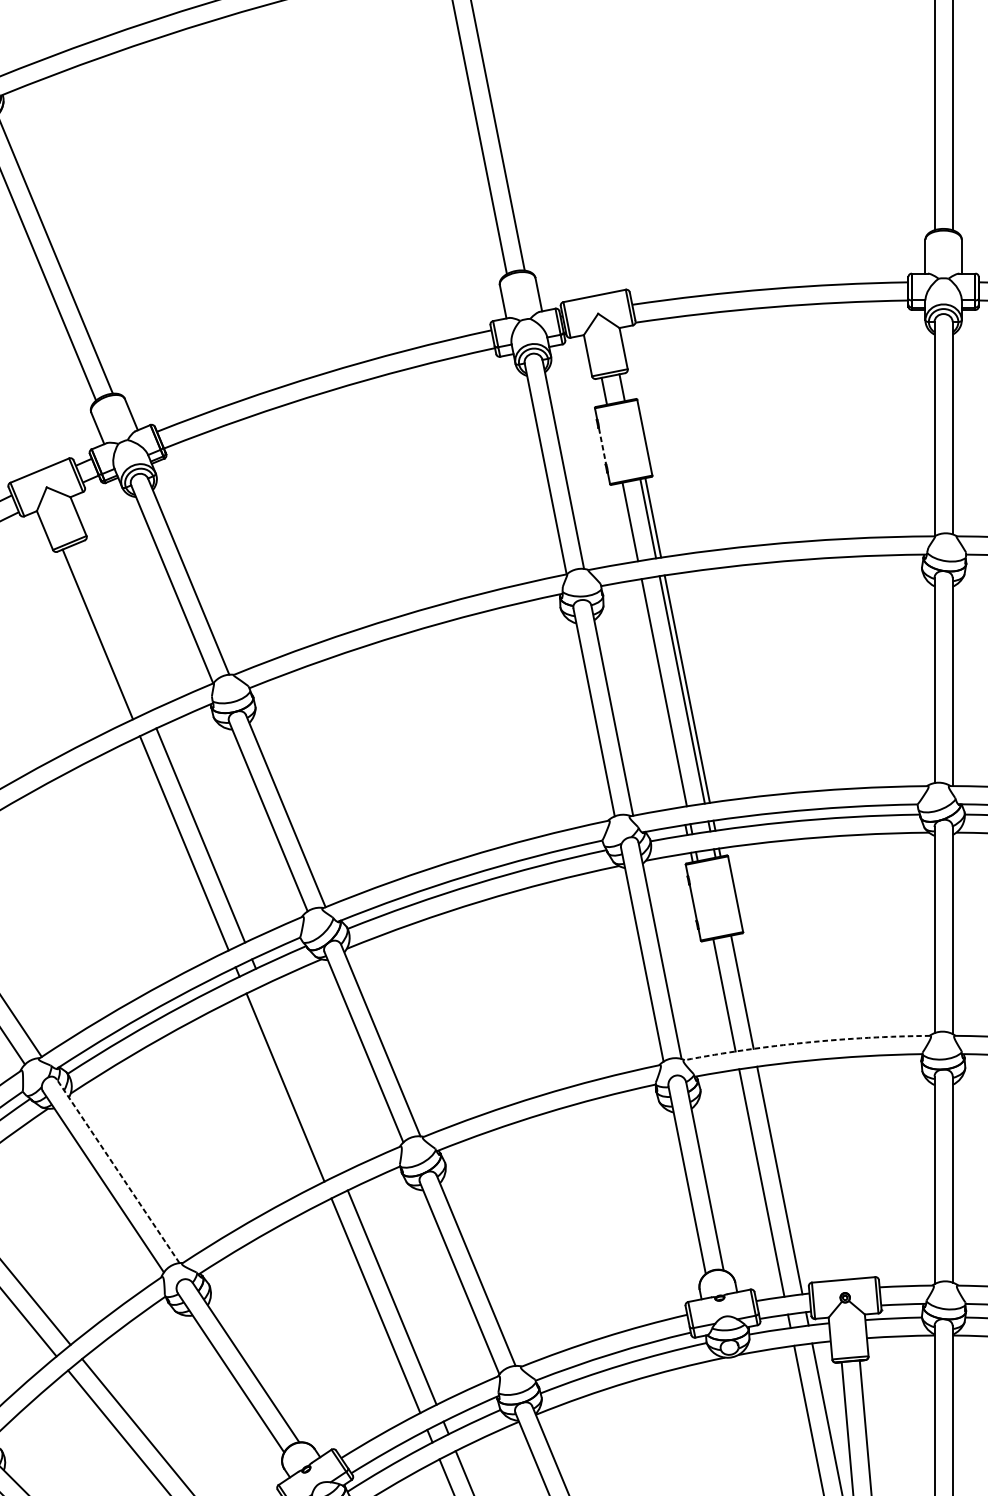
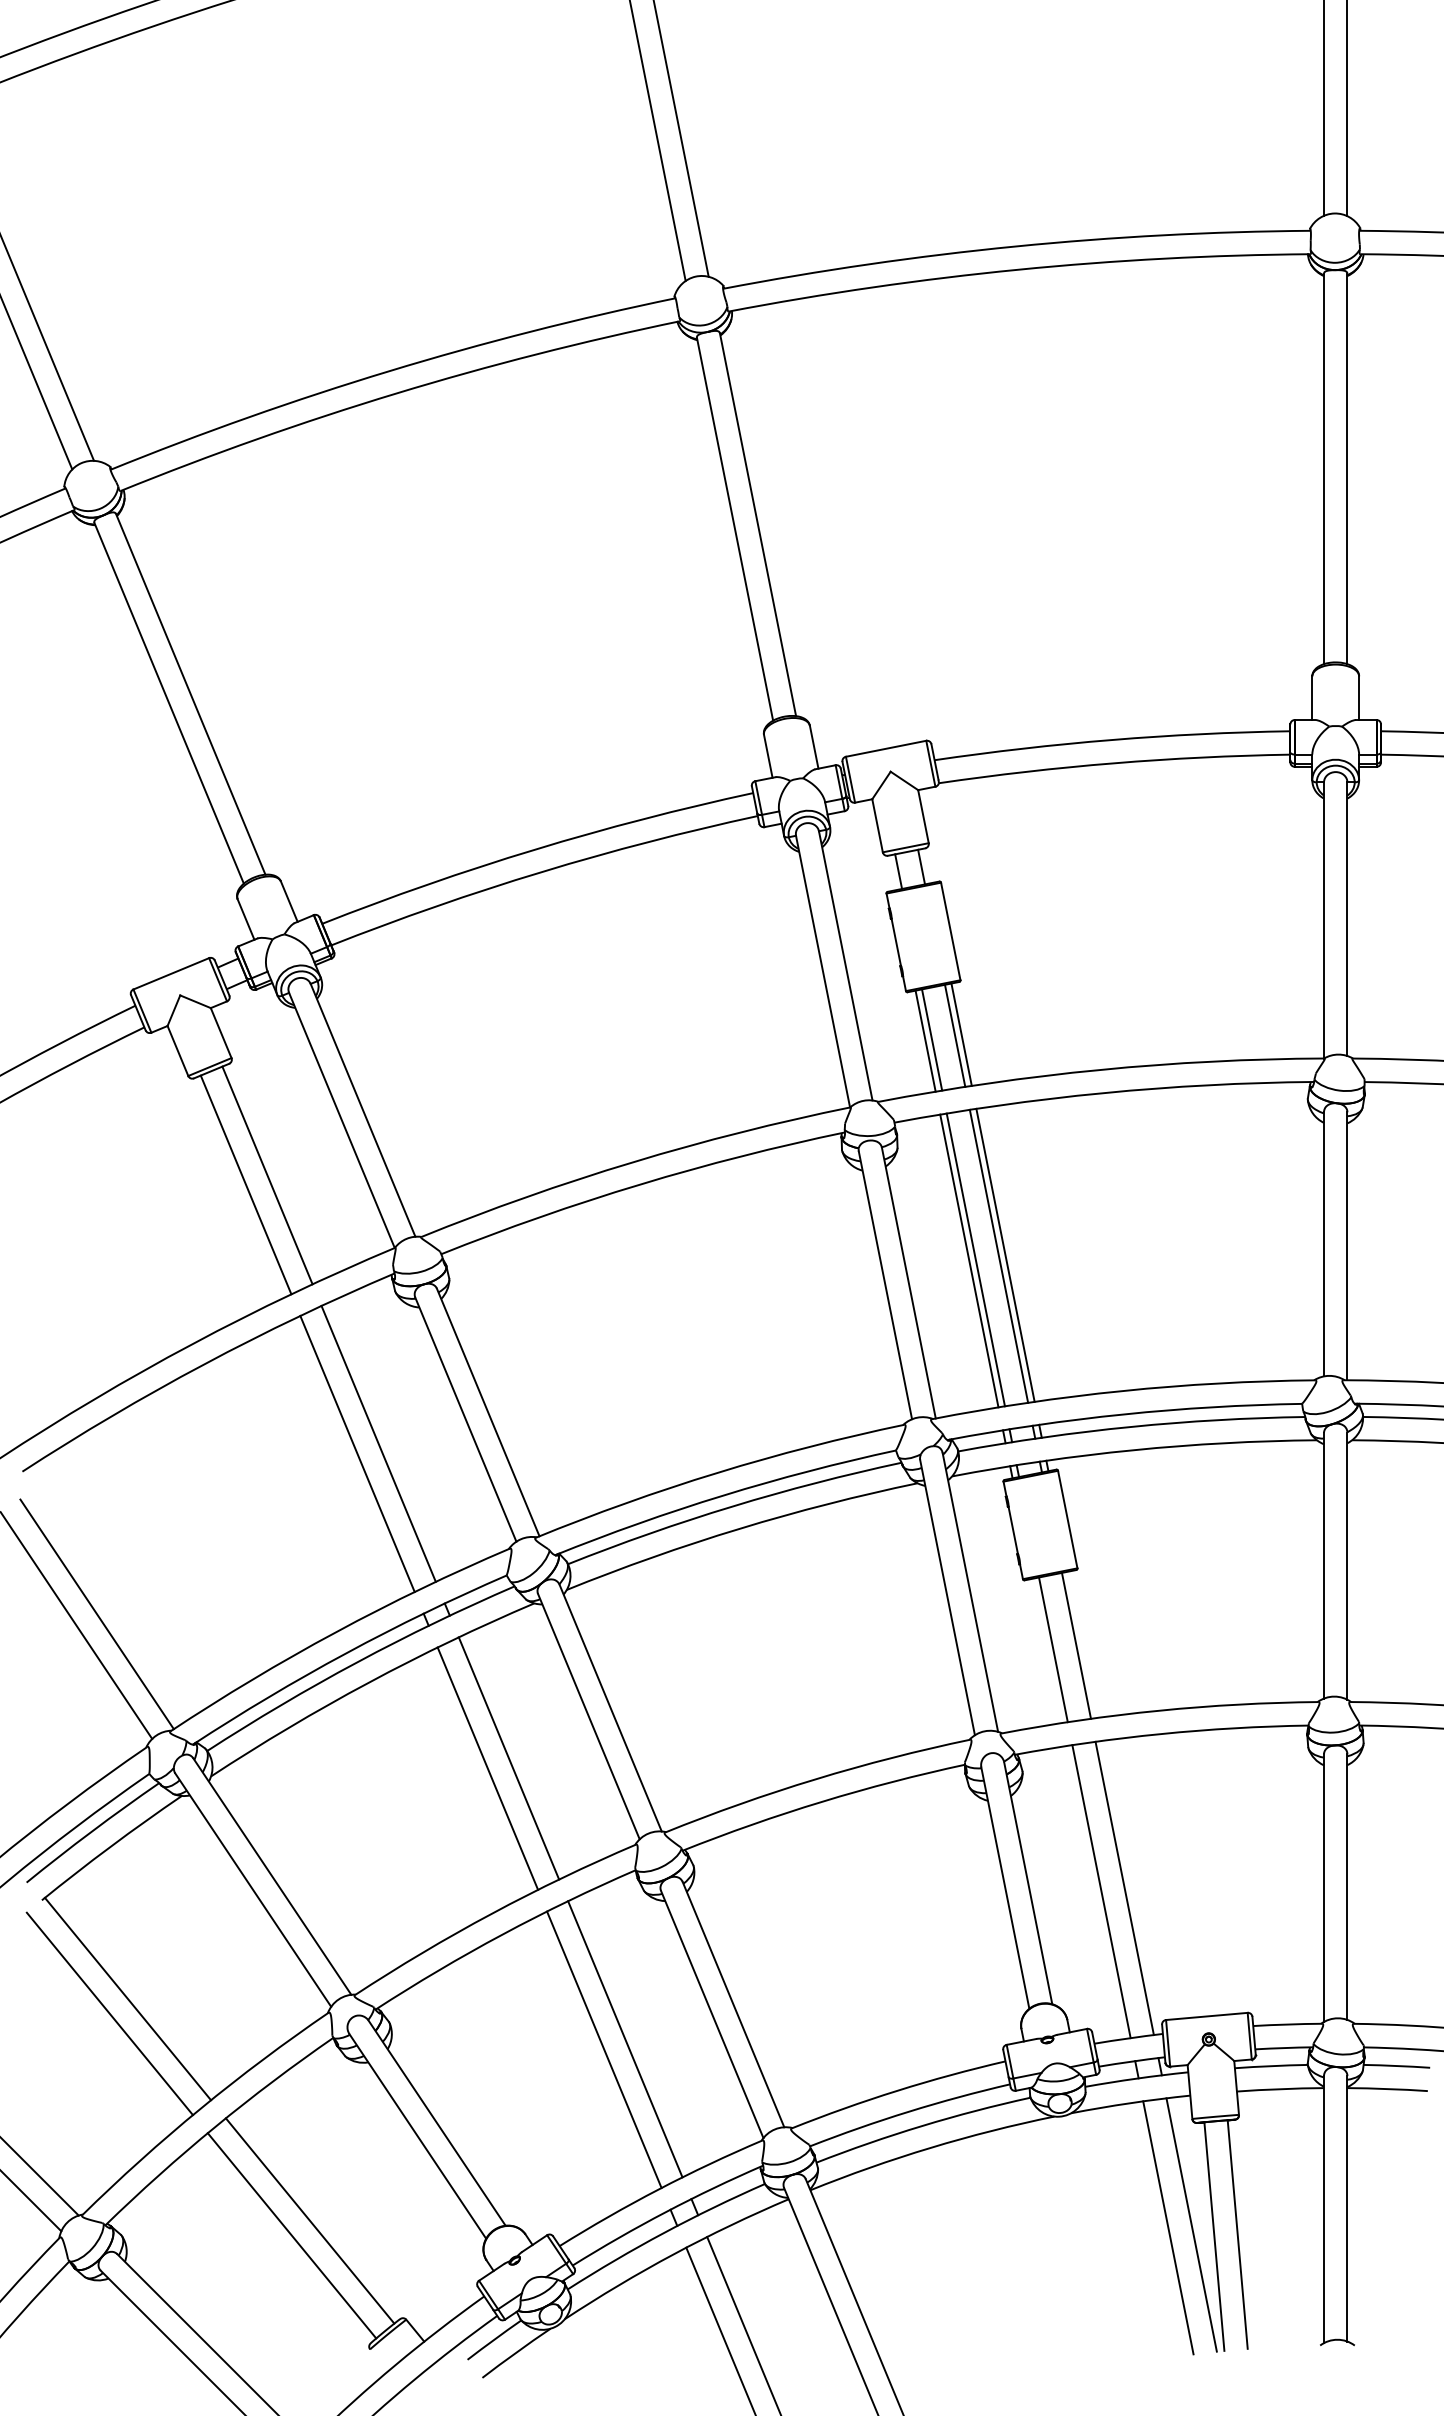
line: (602, 446) -> (896, 942), dashed -> solid
line: (625, 522) -> (925, 1040), added
line: (114, 627) -> (267, 1175), added
line: (659, 693) -> (969, 1260), added
arc: (806, 1042) -> (1159, 1710), dashed -> solid
line: (301, 1079) -> (508, 1758), added
line: (118, 1171) -> (272, 1876), dashed -> solid

